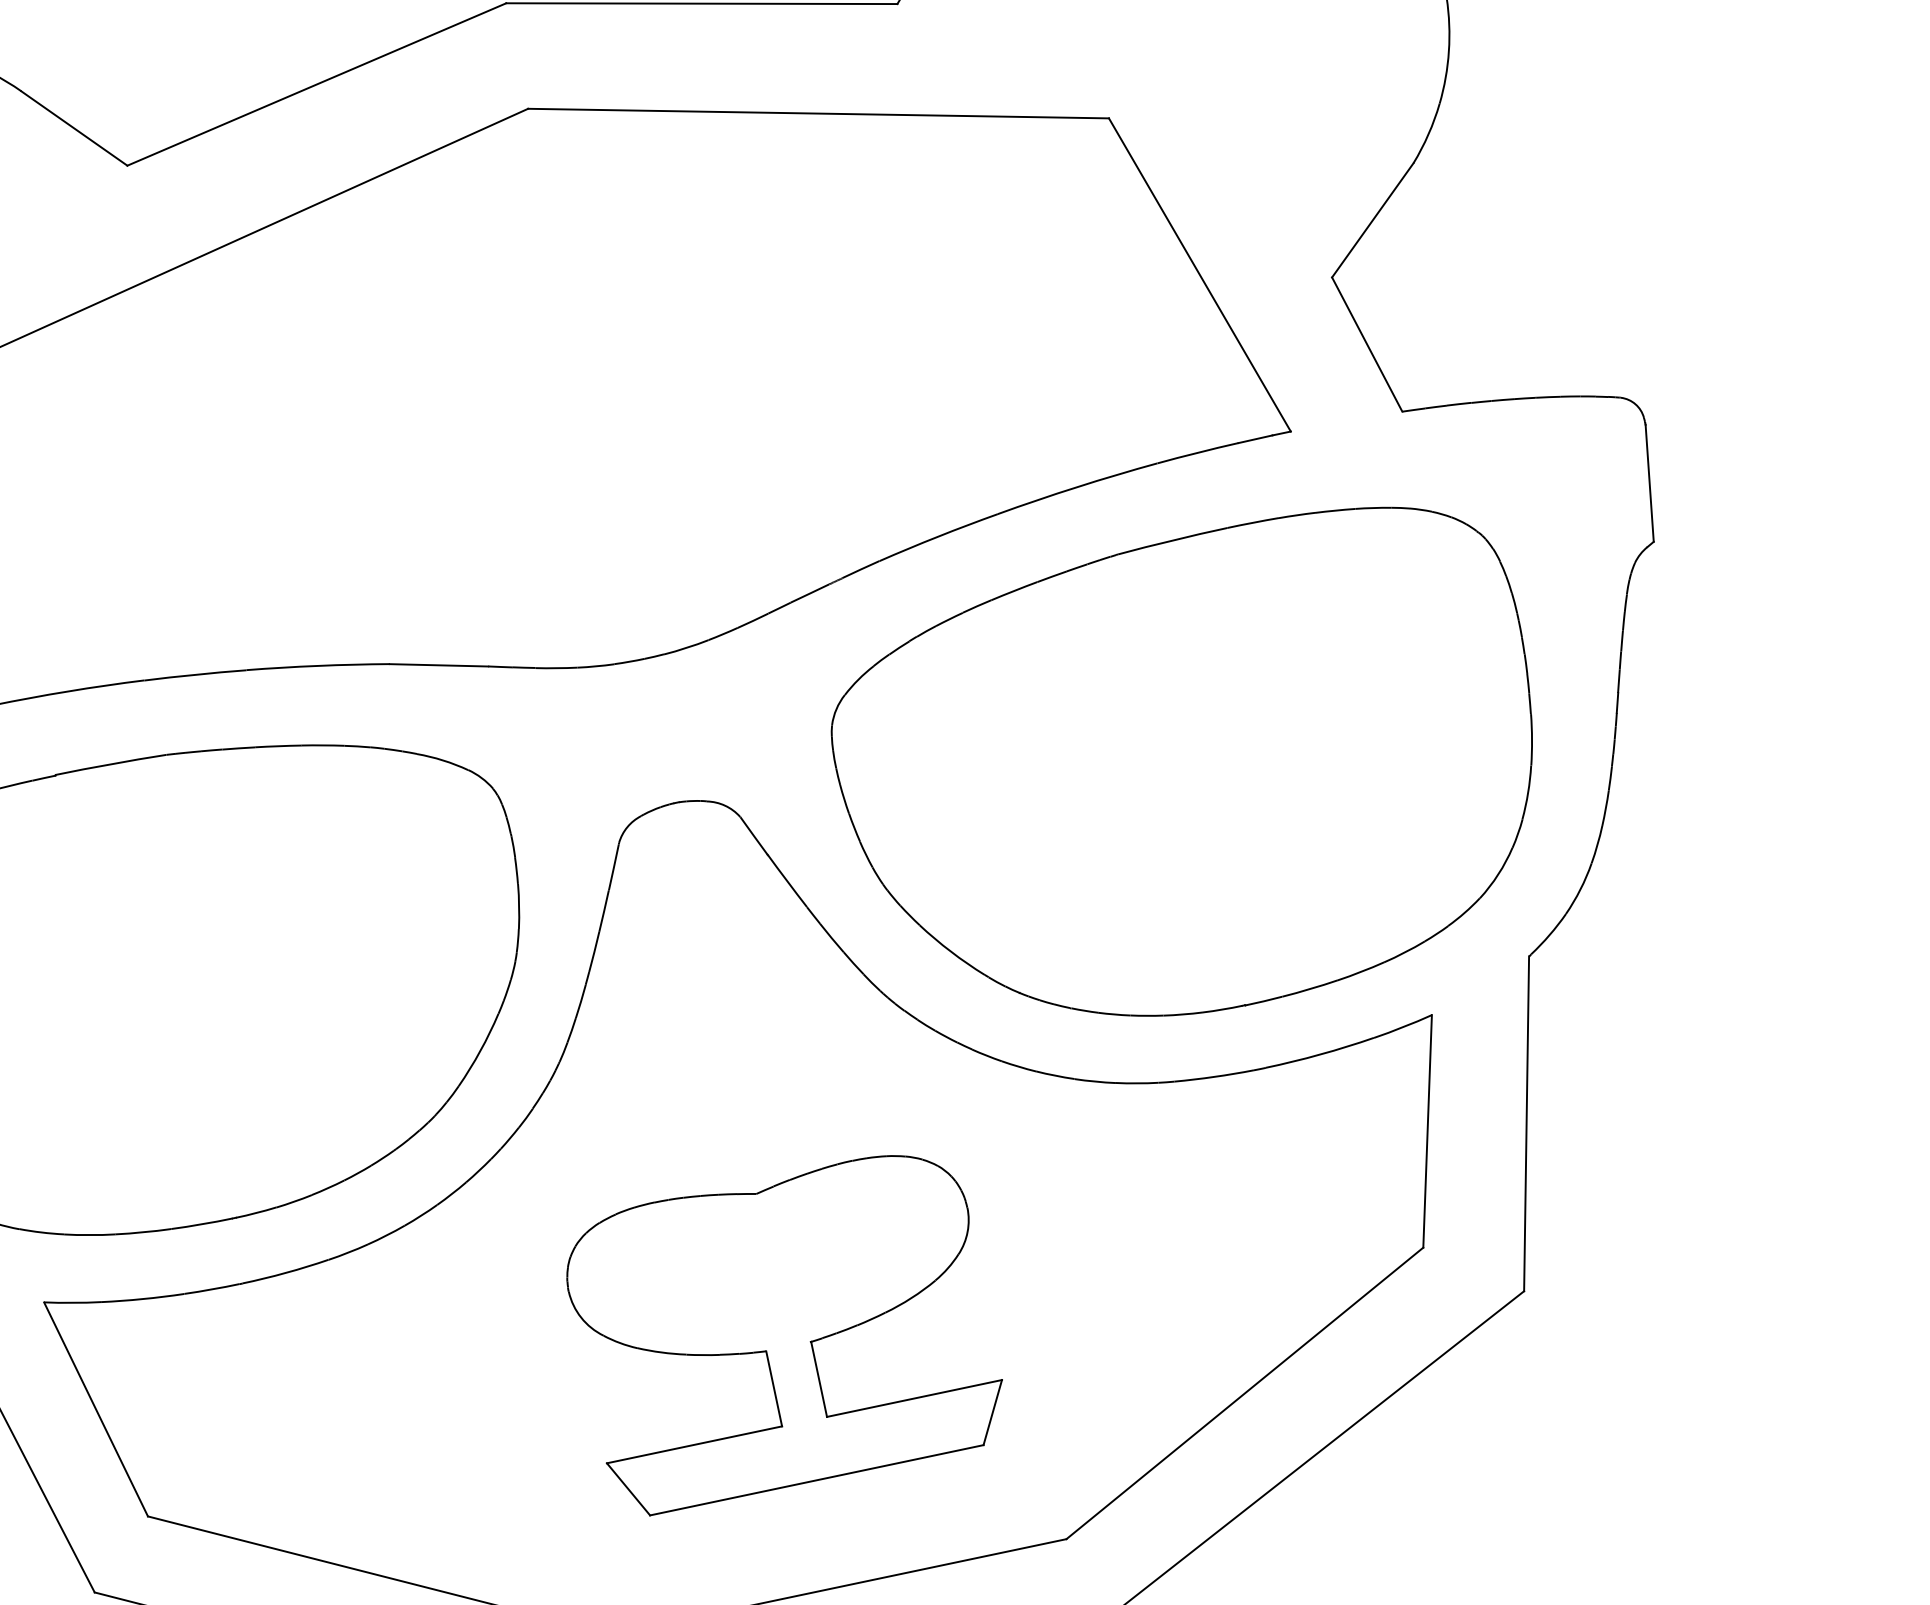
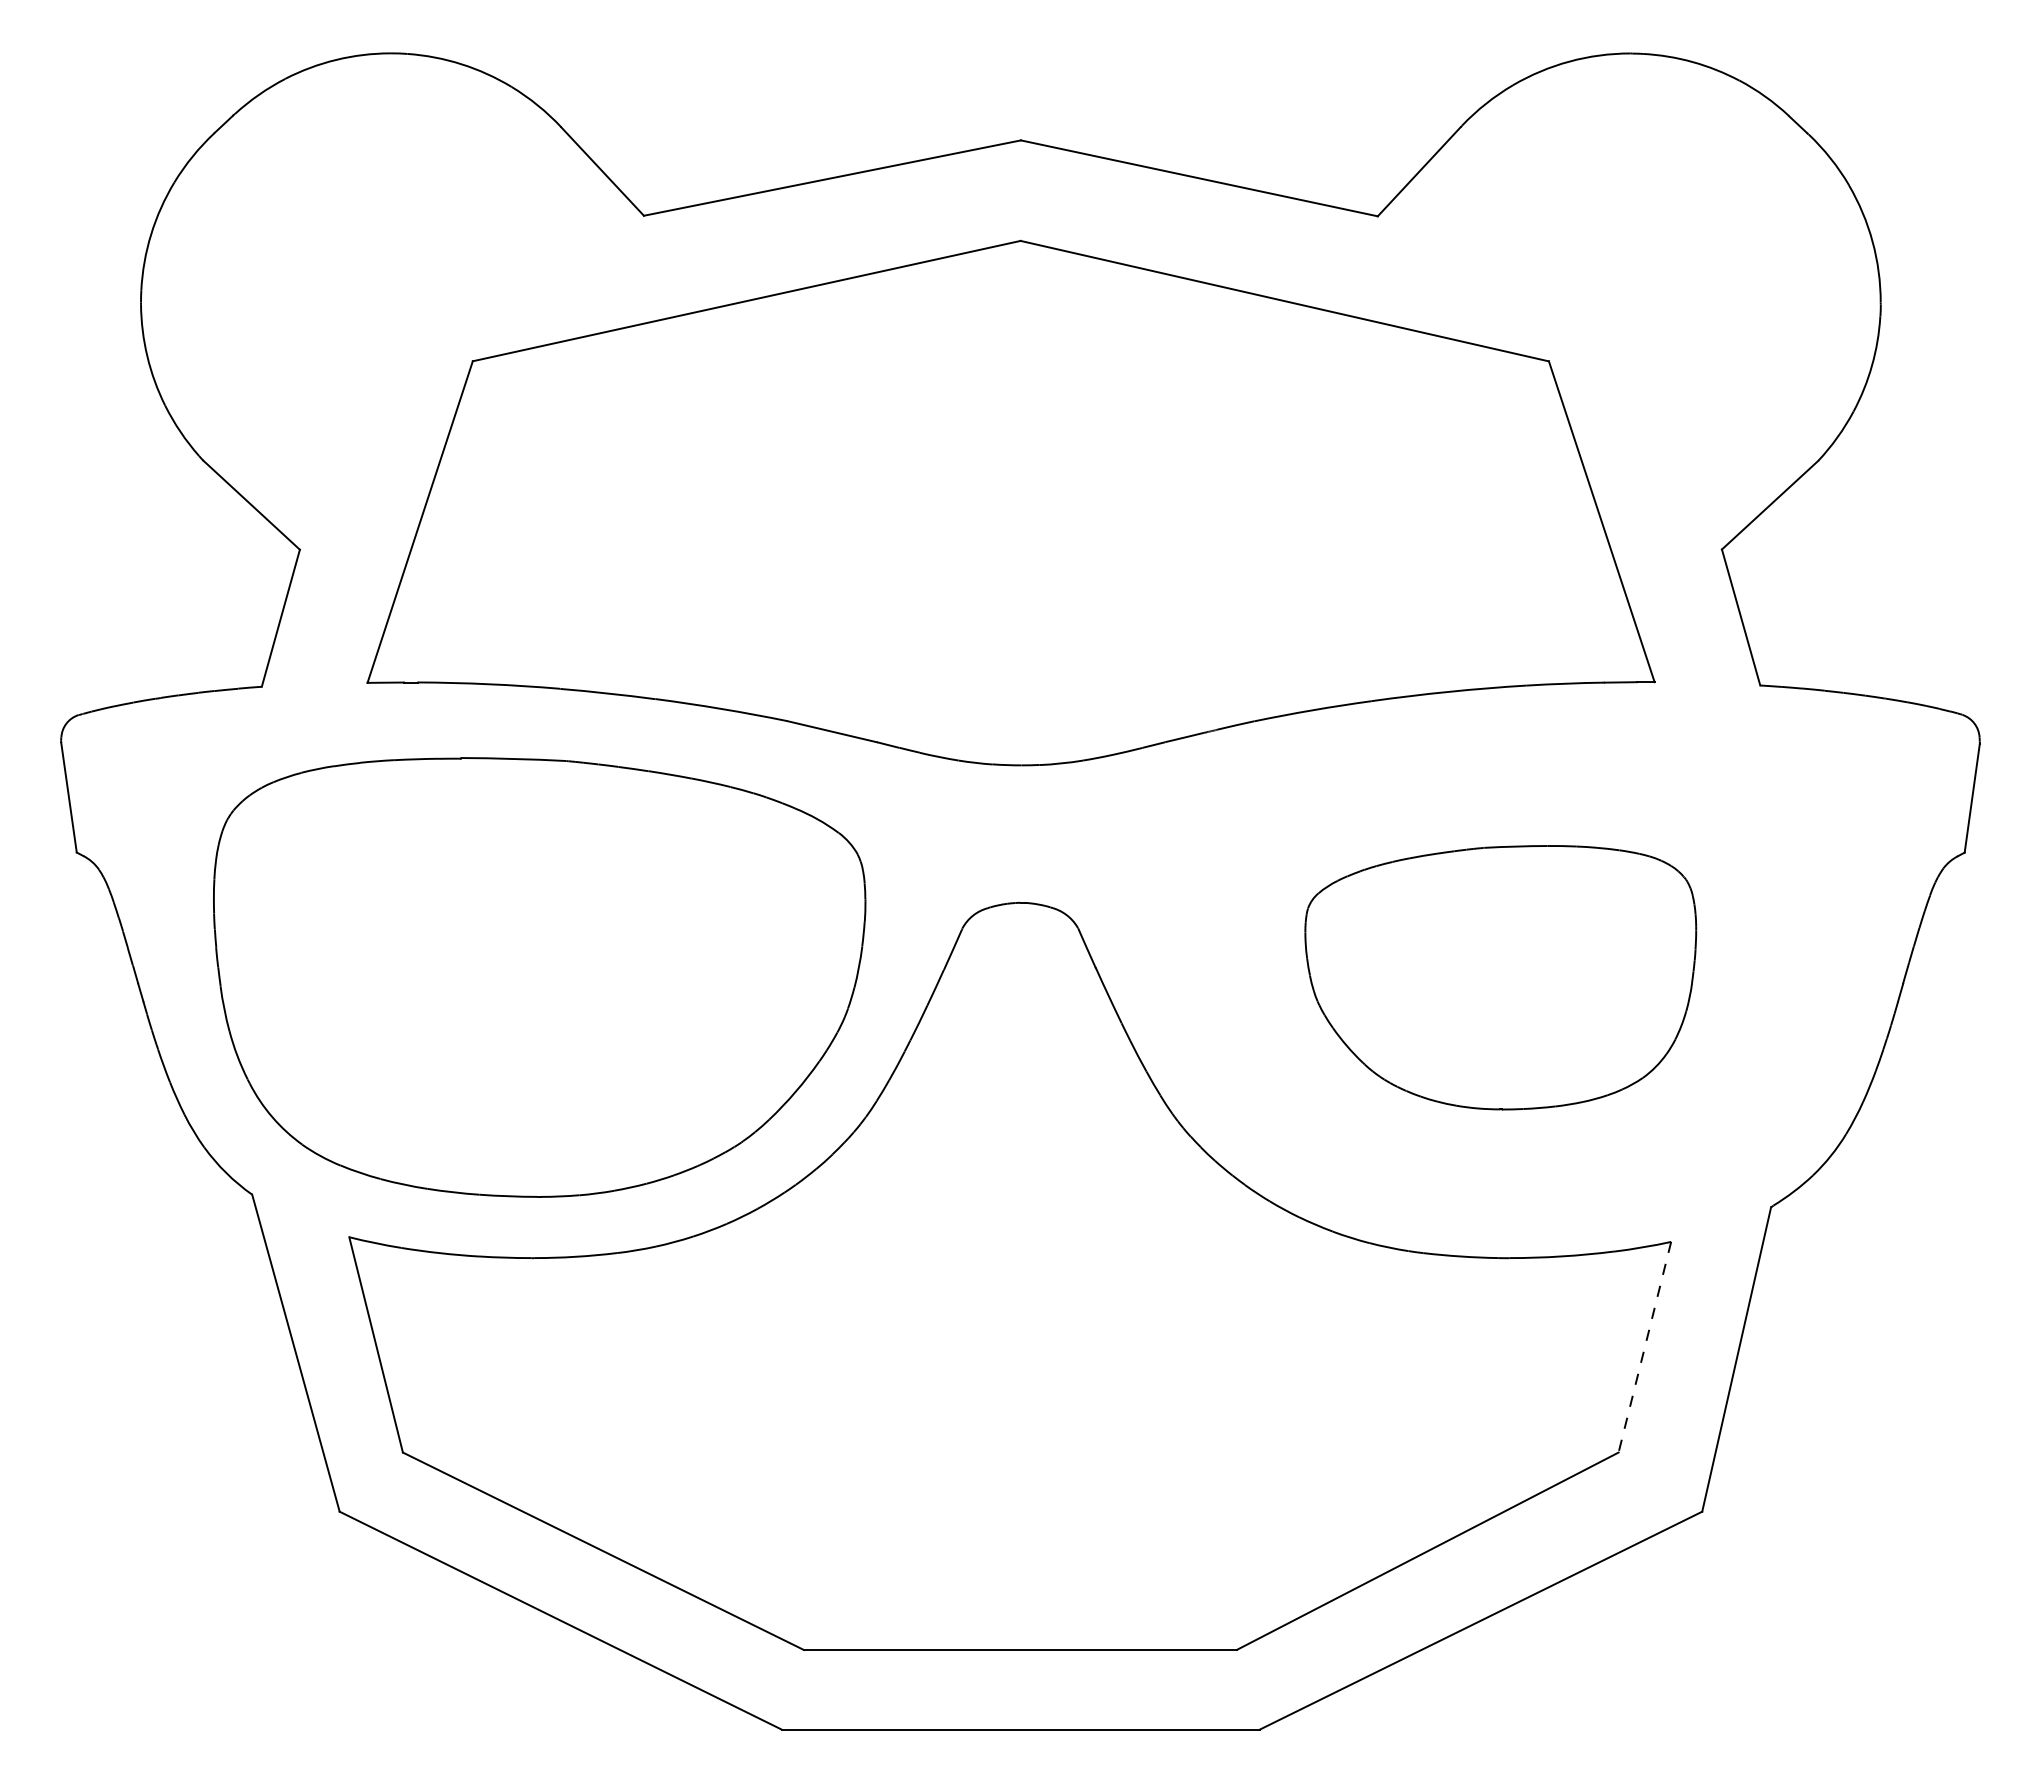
part: (1194, 775) -> (1500, 977), size x0.6
line: (1427, 1131) -> (1644, 1347), solid -> dashed
part: (785, 1330) -> (1020, 1405), removed

